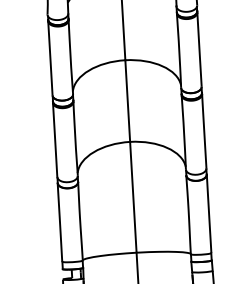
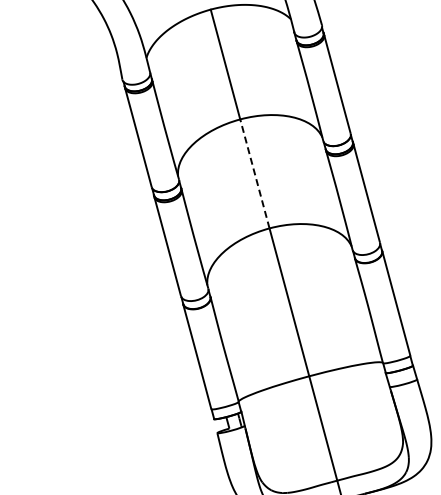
line: (127, 100) -> (254, 173), solid -> dashed

